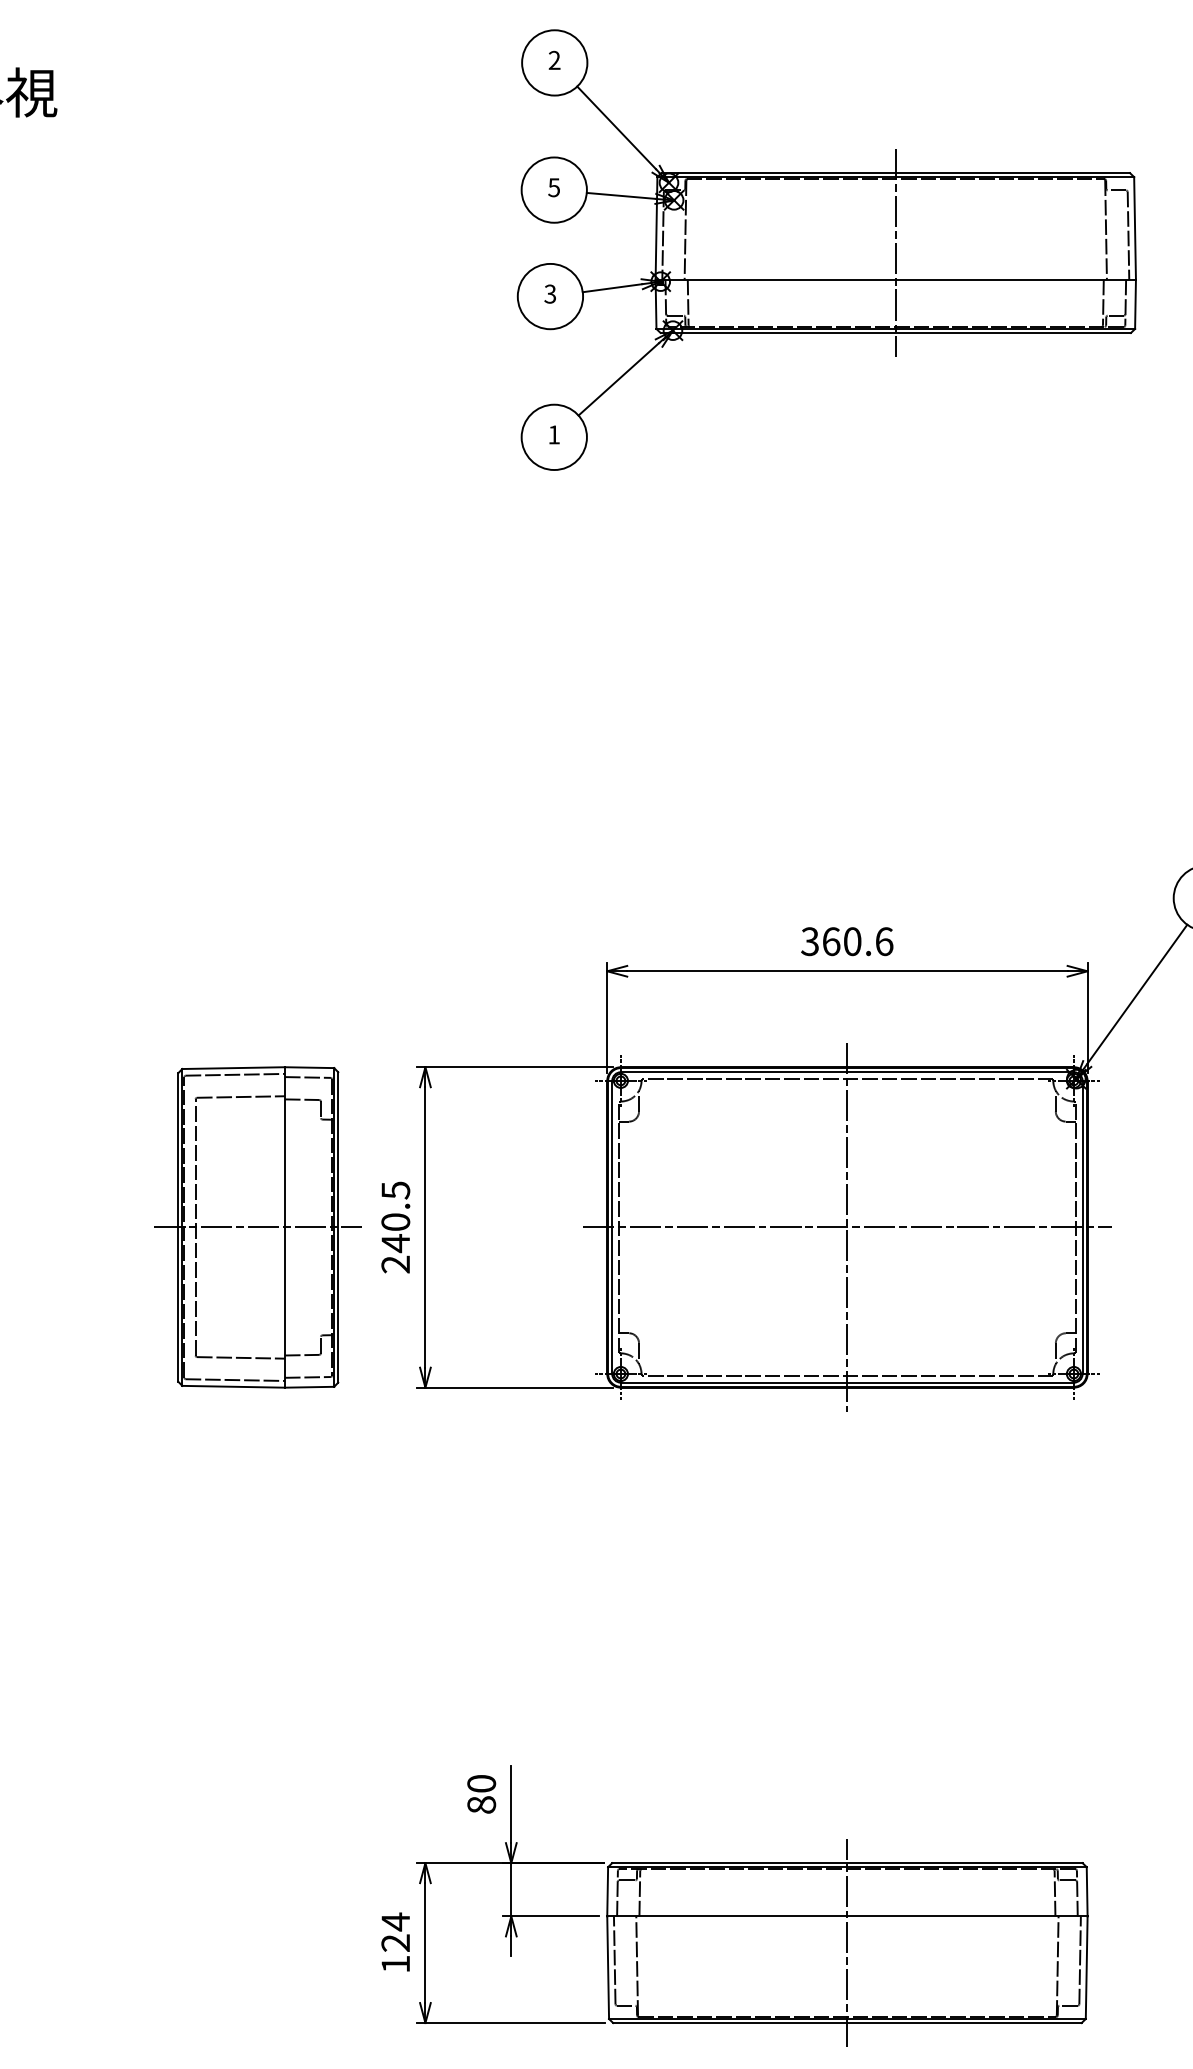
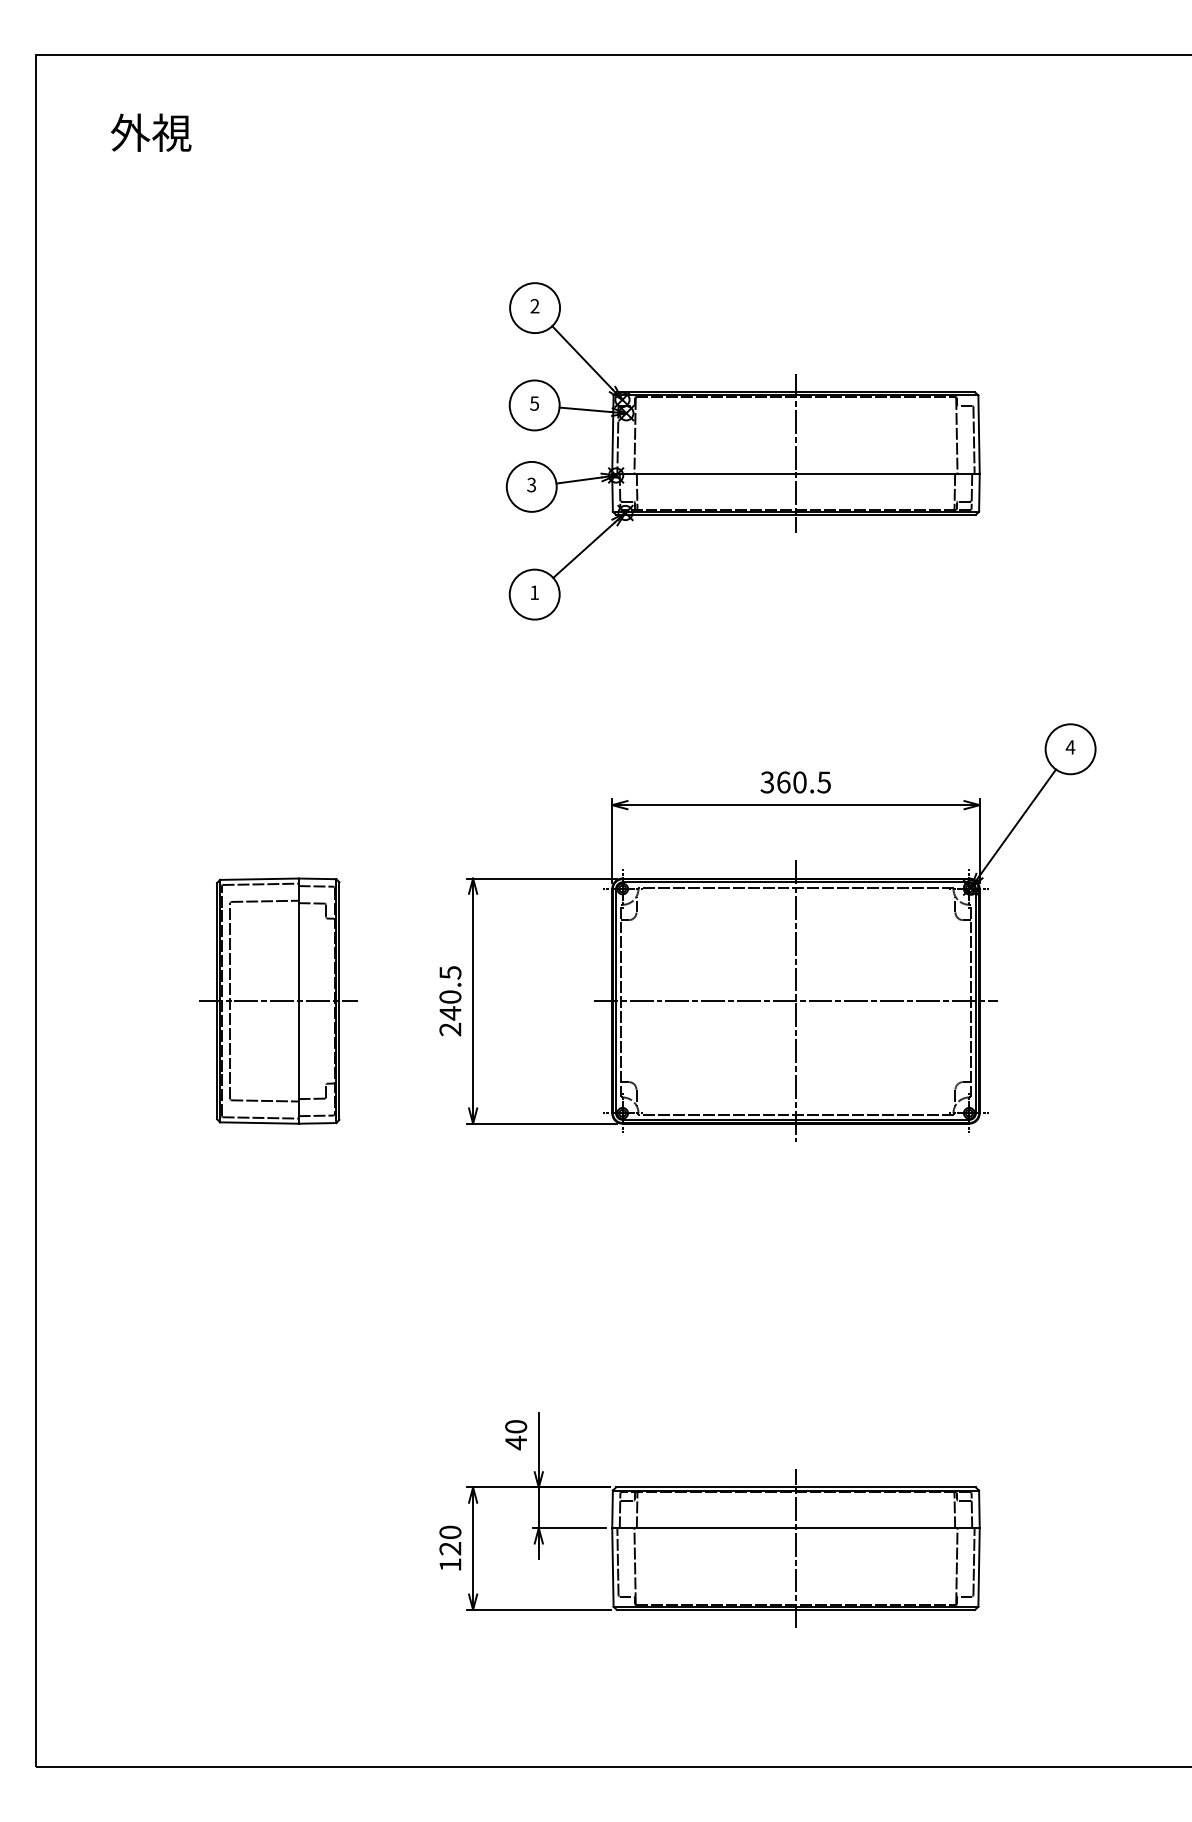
part: (825, 250) -> (742, 451), moved
text: (884, 941) -> (824, 782), 360.6 -> 360.5
part: (258, 1226) -> (278, 1000), moved
text: (482, 1804) -> (516, 1442), 80 -> 40
text: (395, 1921) -> (450, 1532), 124 -> 120

